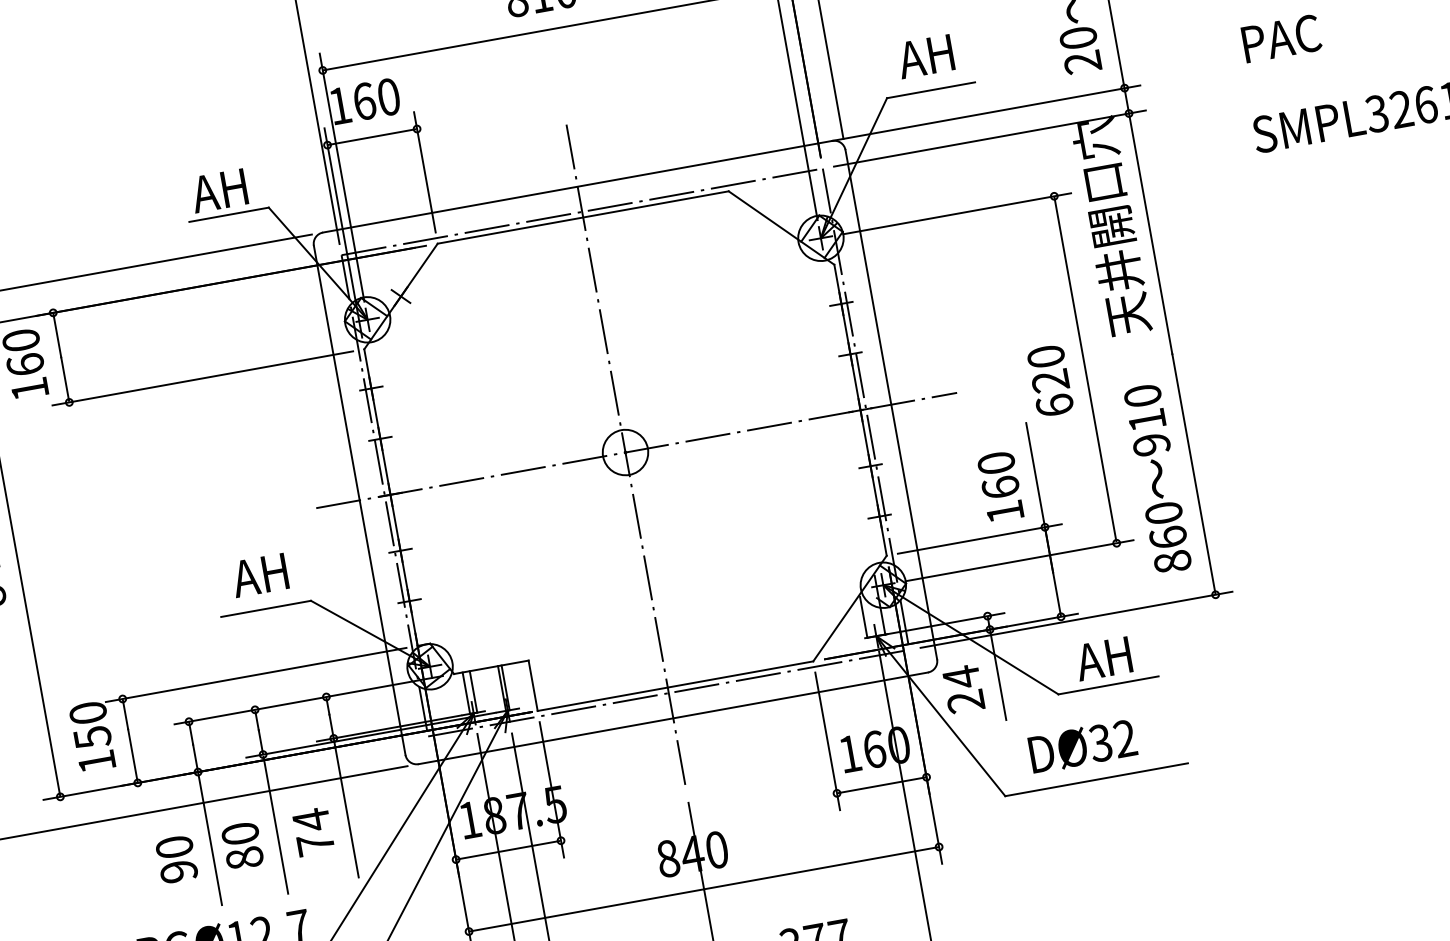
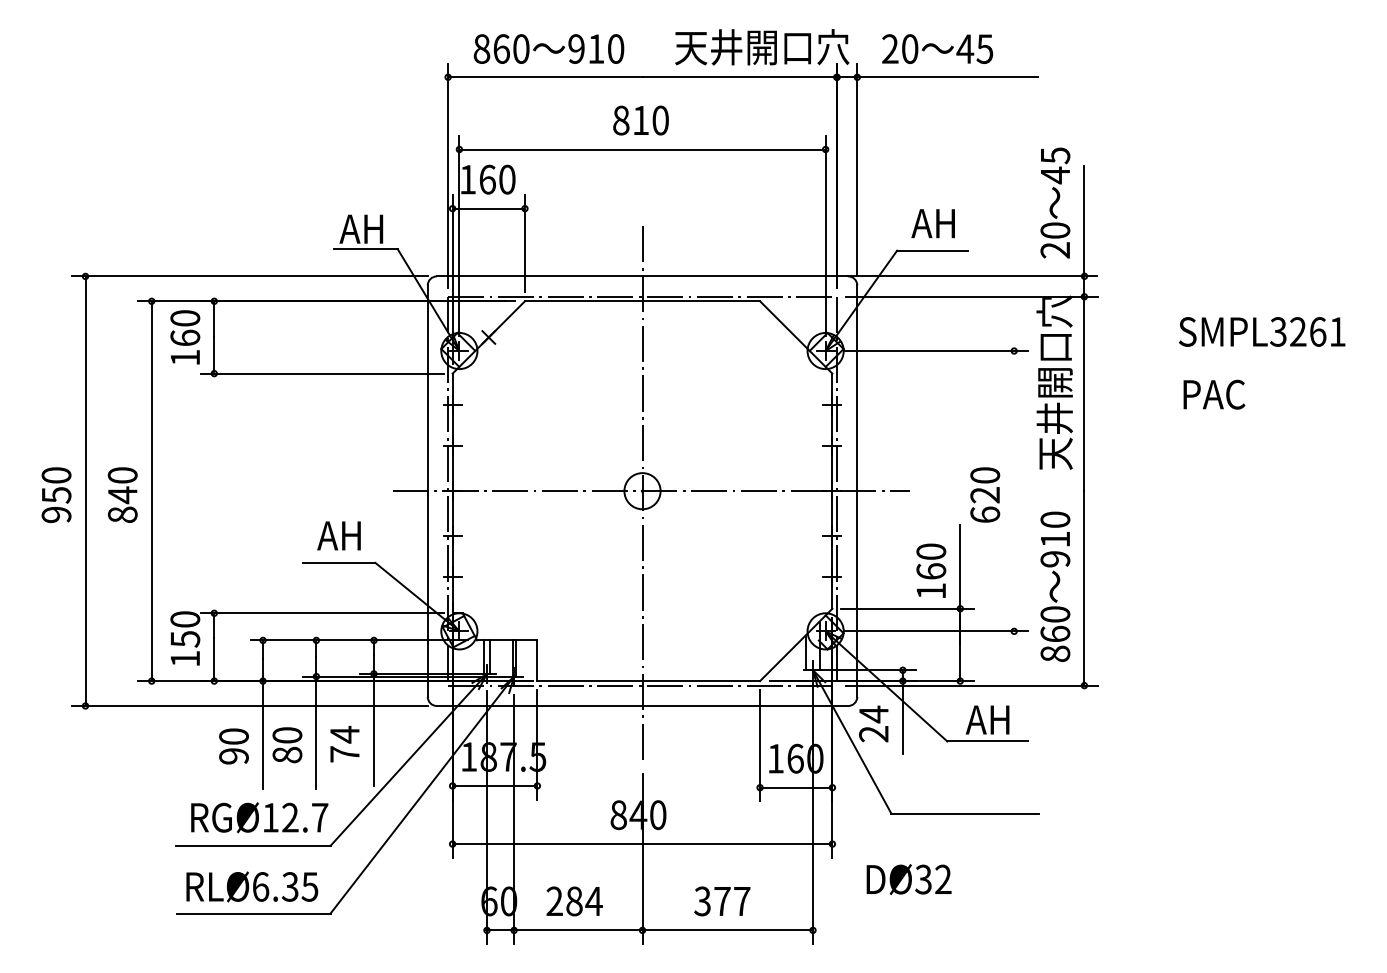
text: (1281, 38) -> (1214, 394), moved
line: (1085, 368) -> (1014, 490), removed
text: (1082, 746) -> (908, 879), moved

